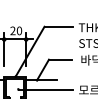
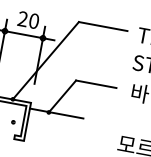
line: (45, 89) -> (60, 131), removed

